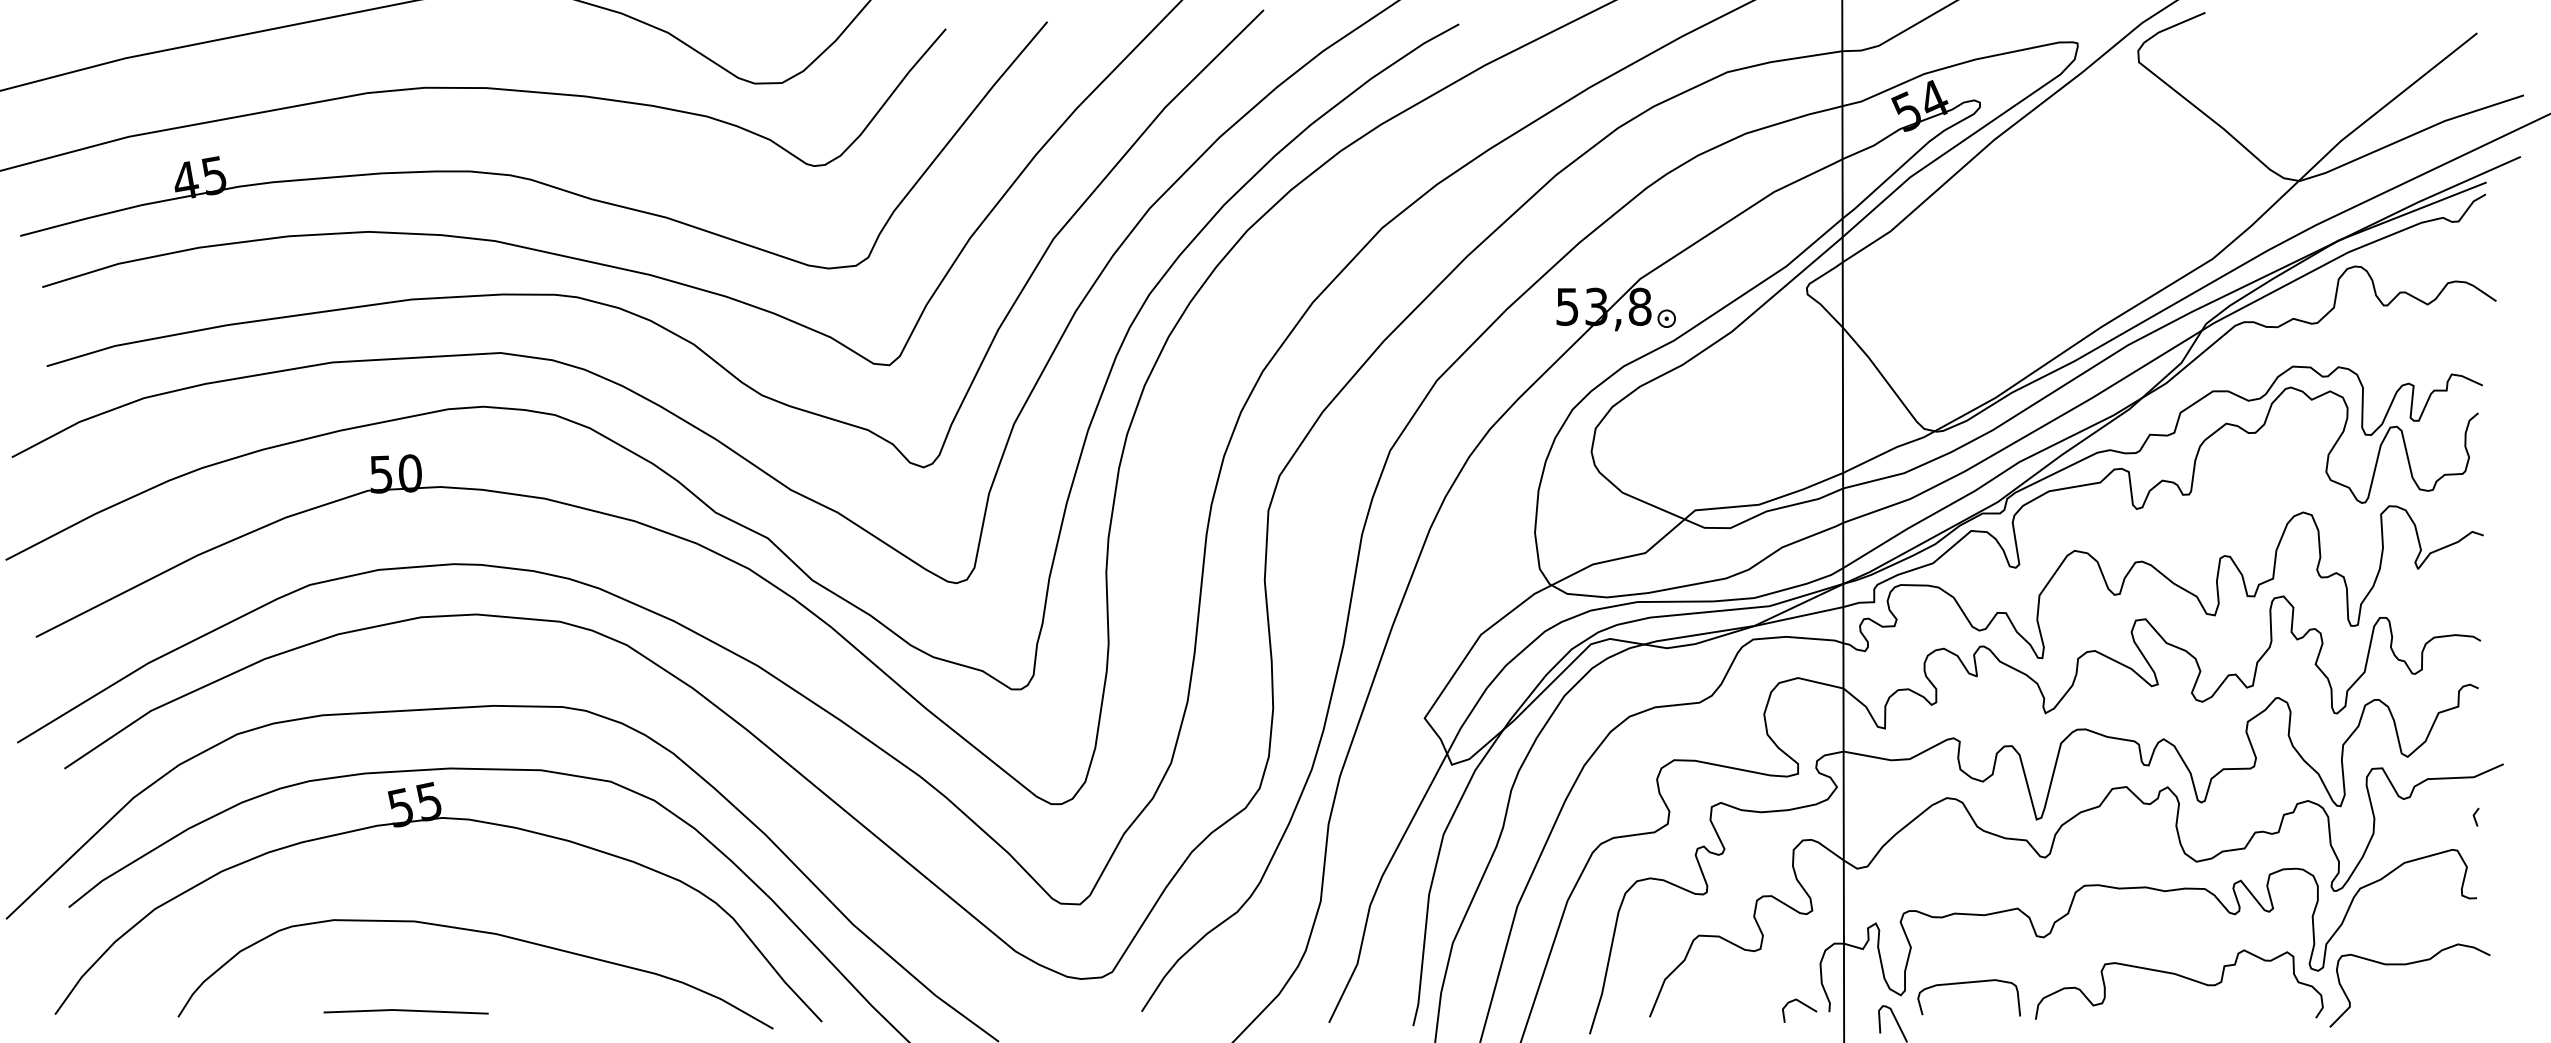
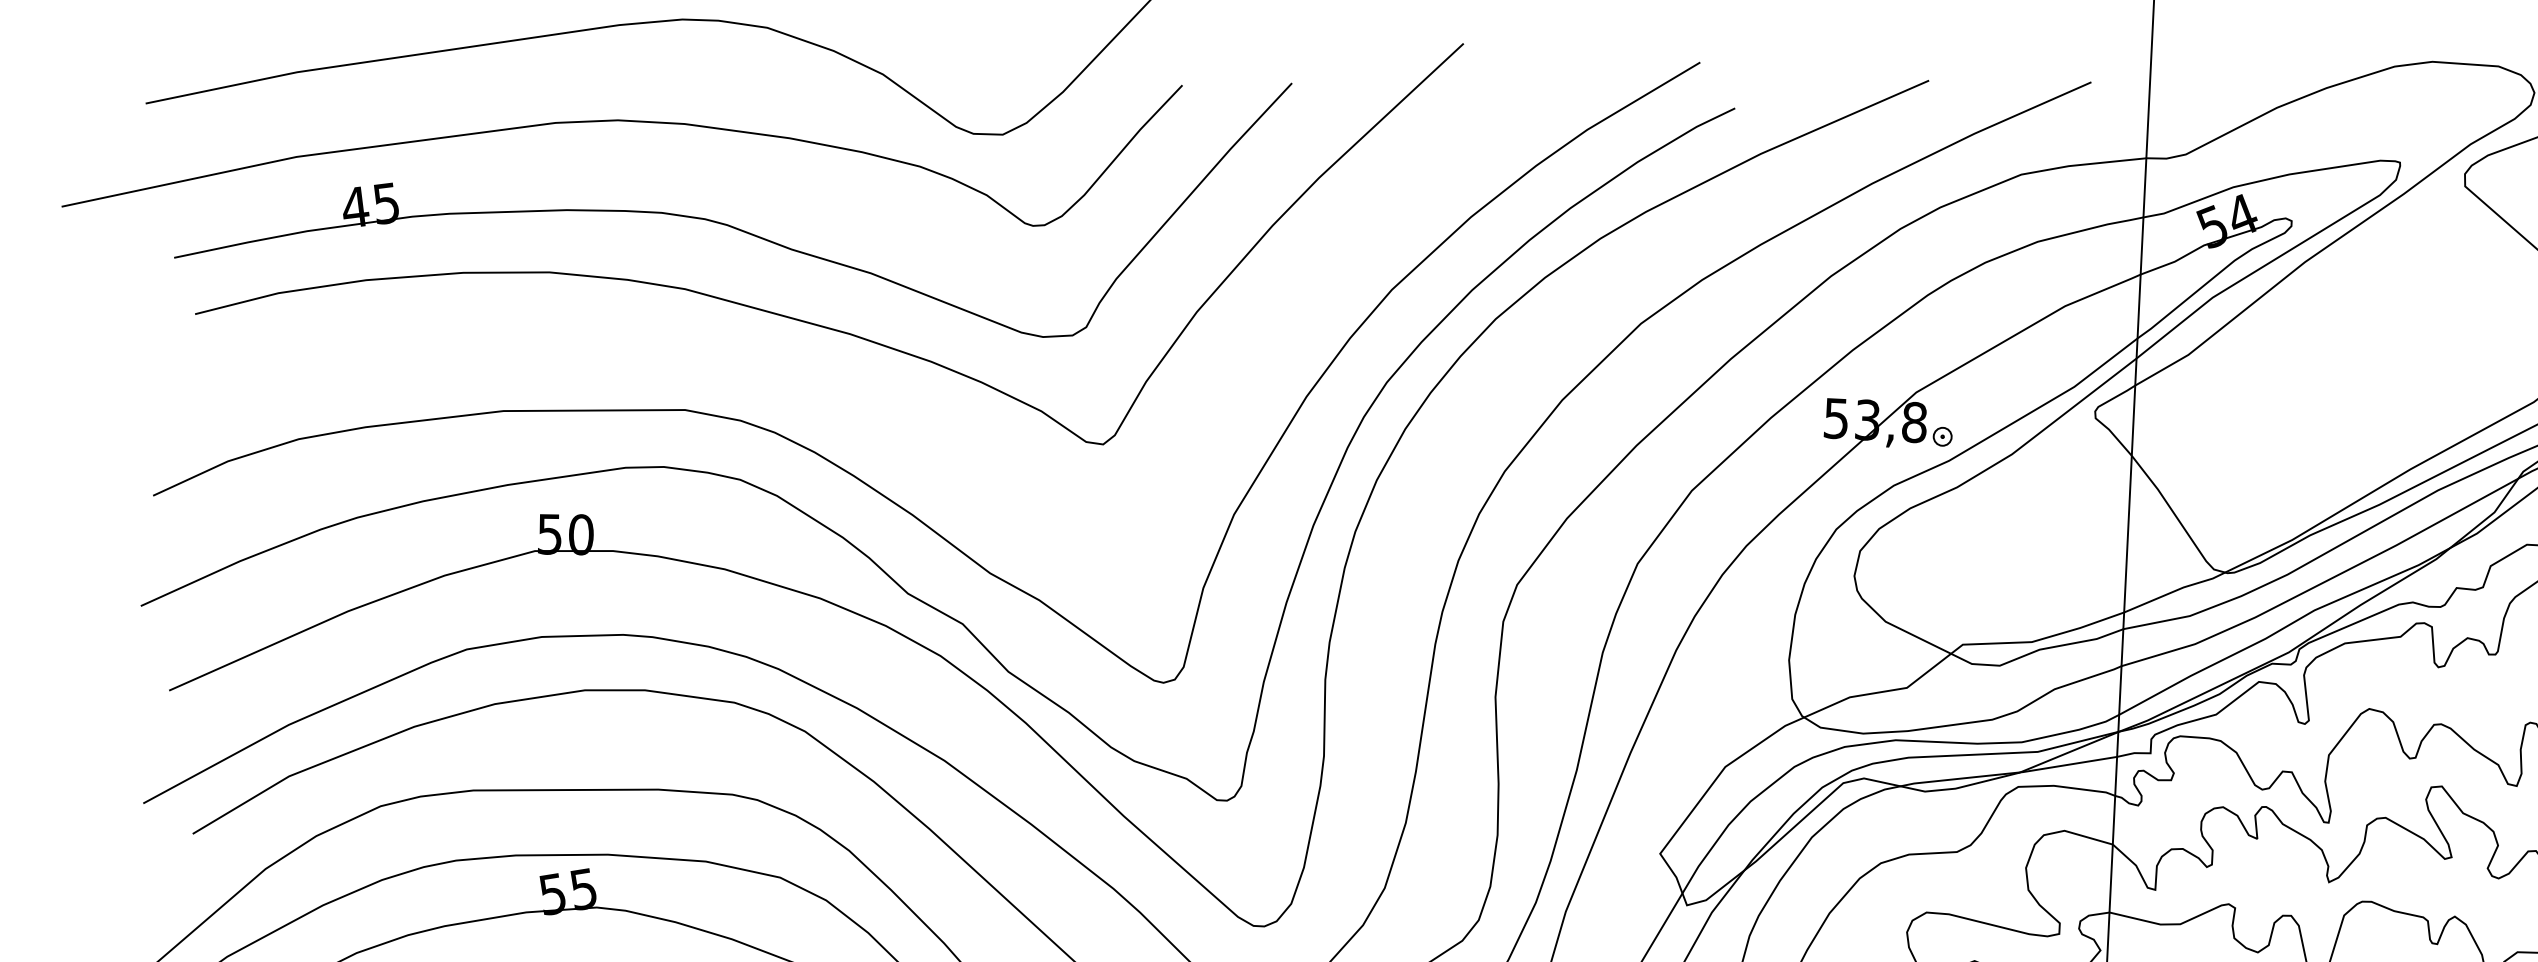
curve: (625, 309) -> (821, 370), removed

